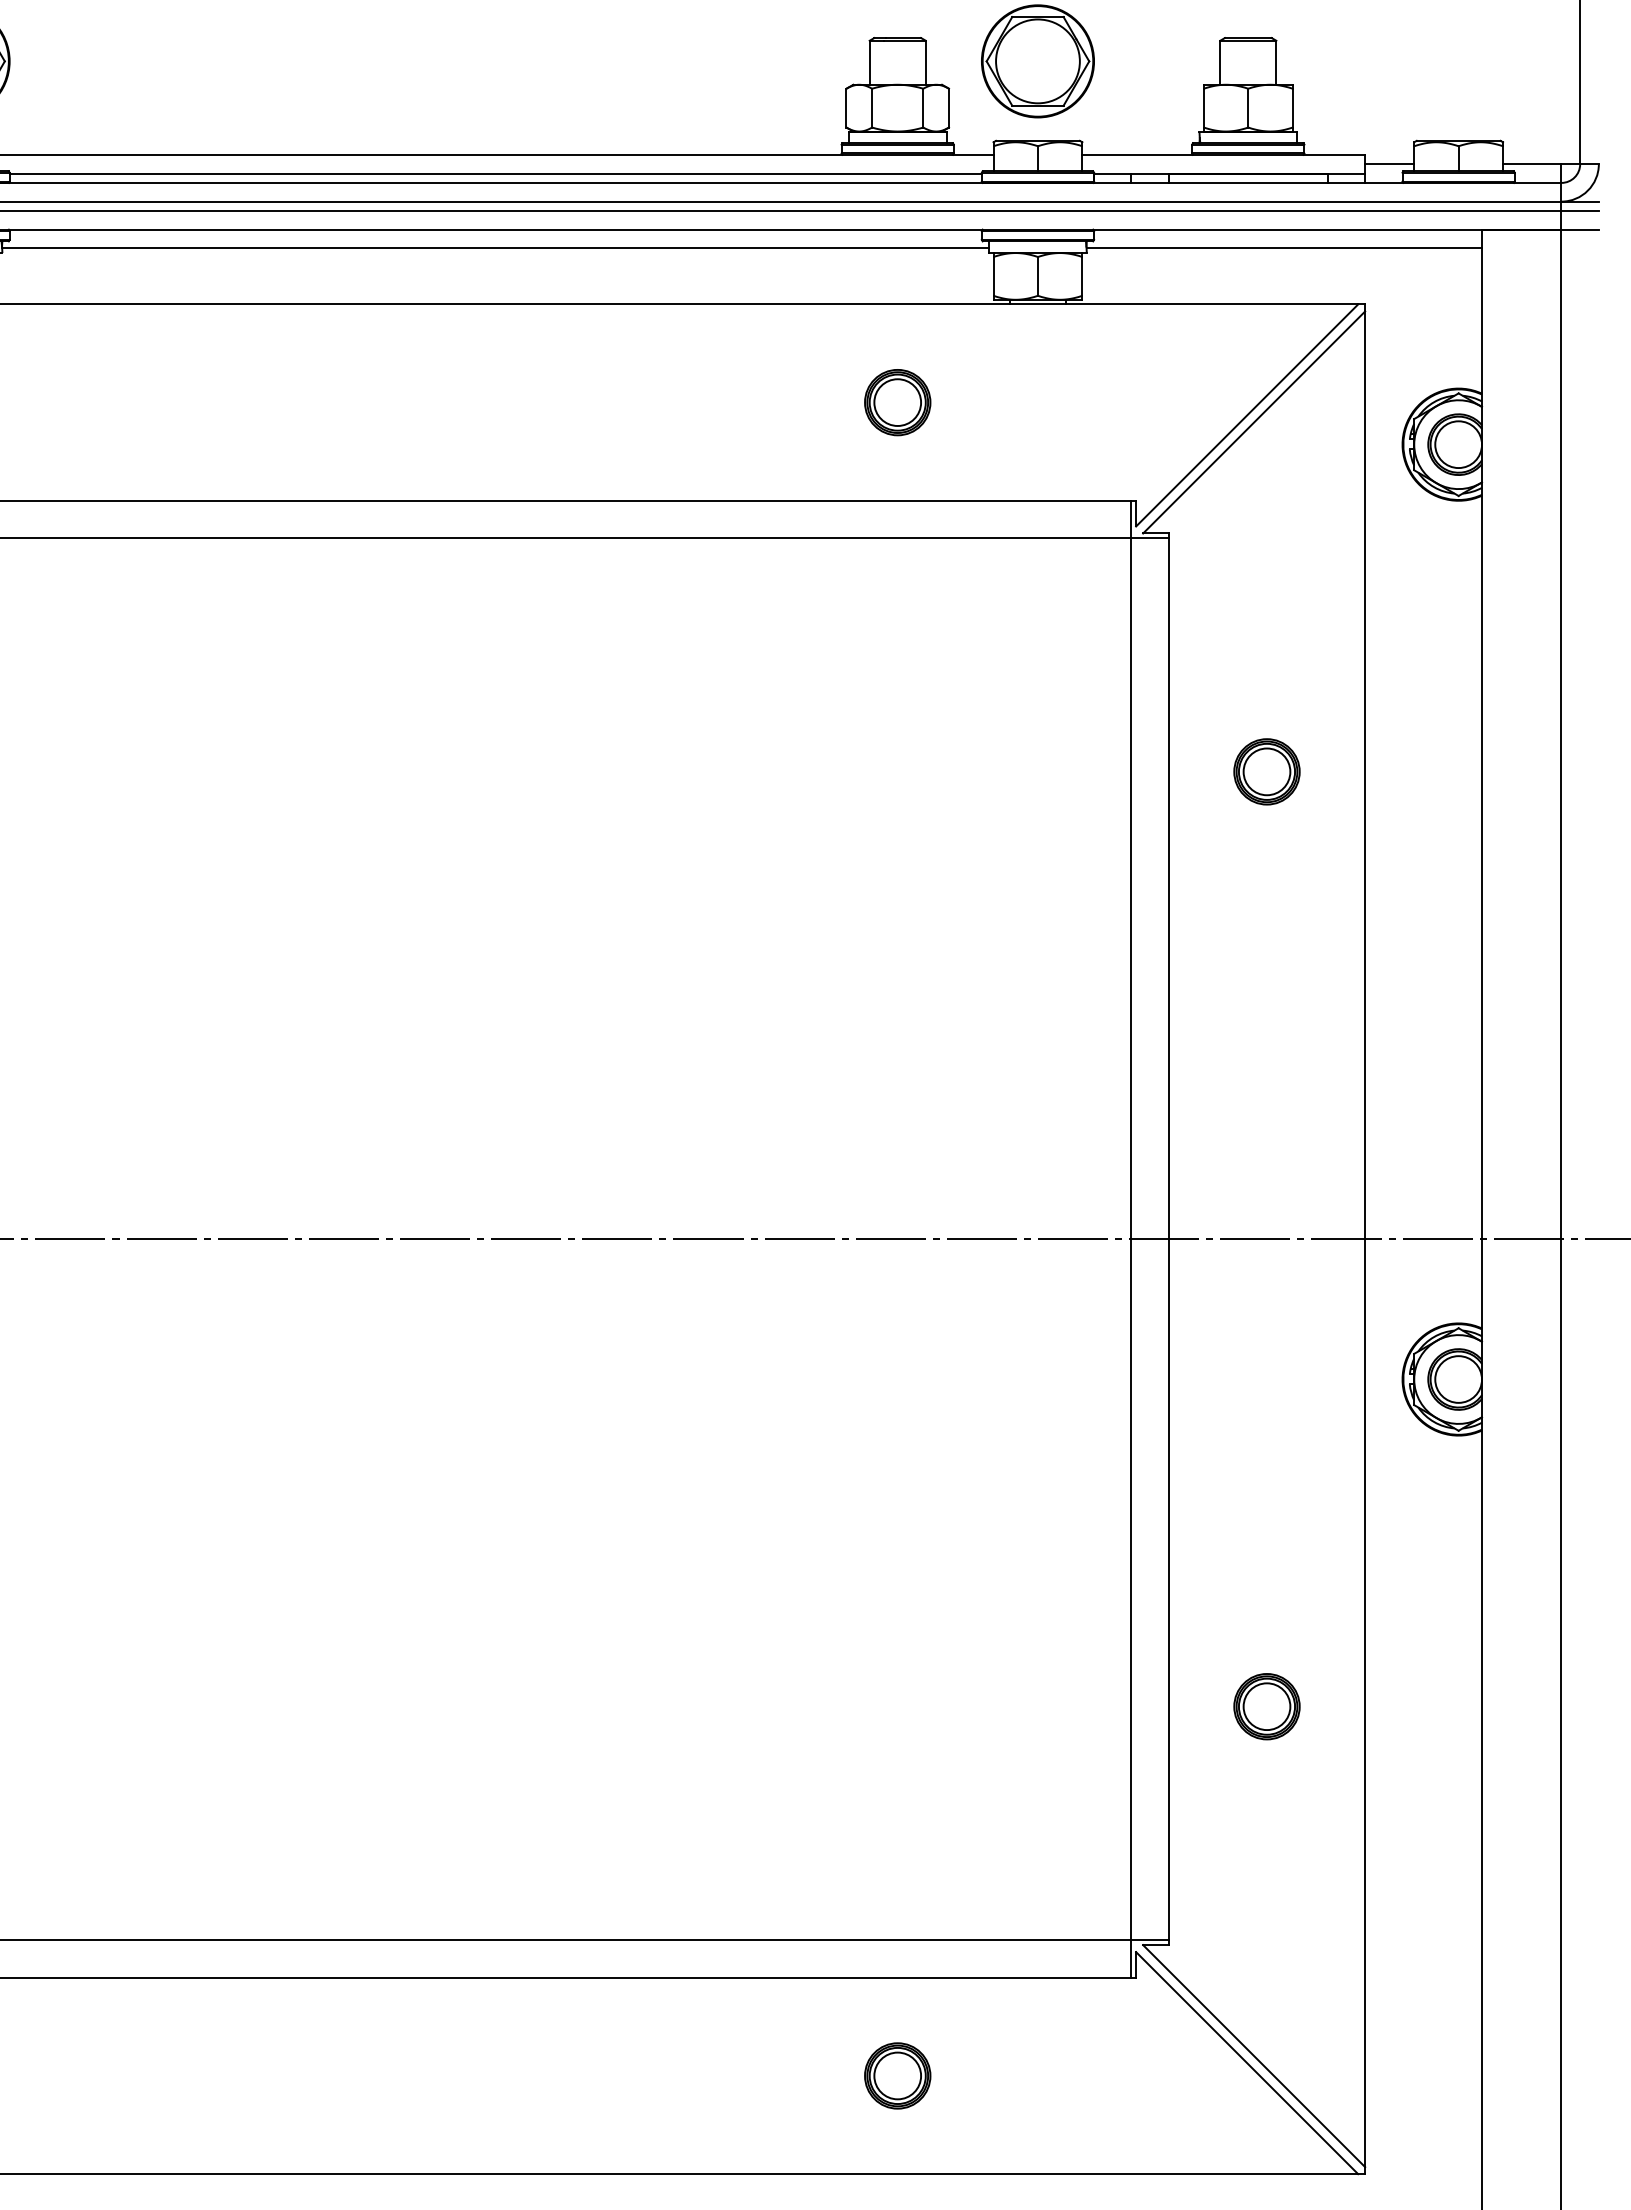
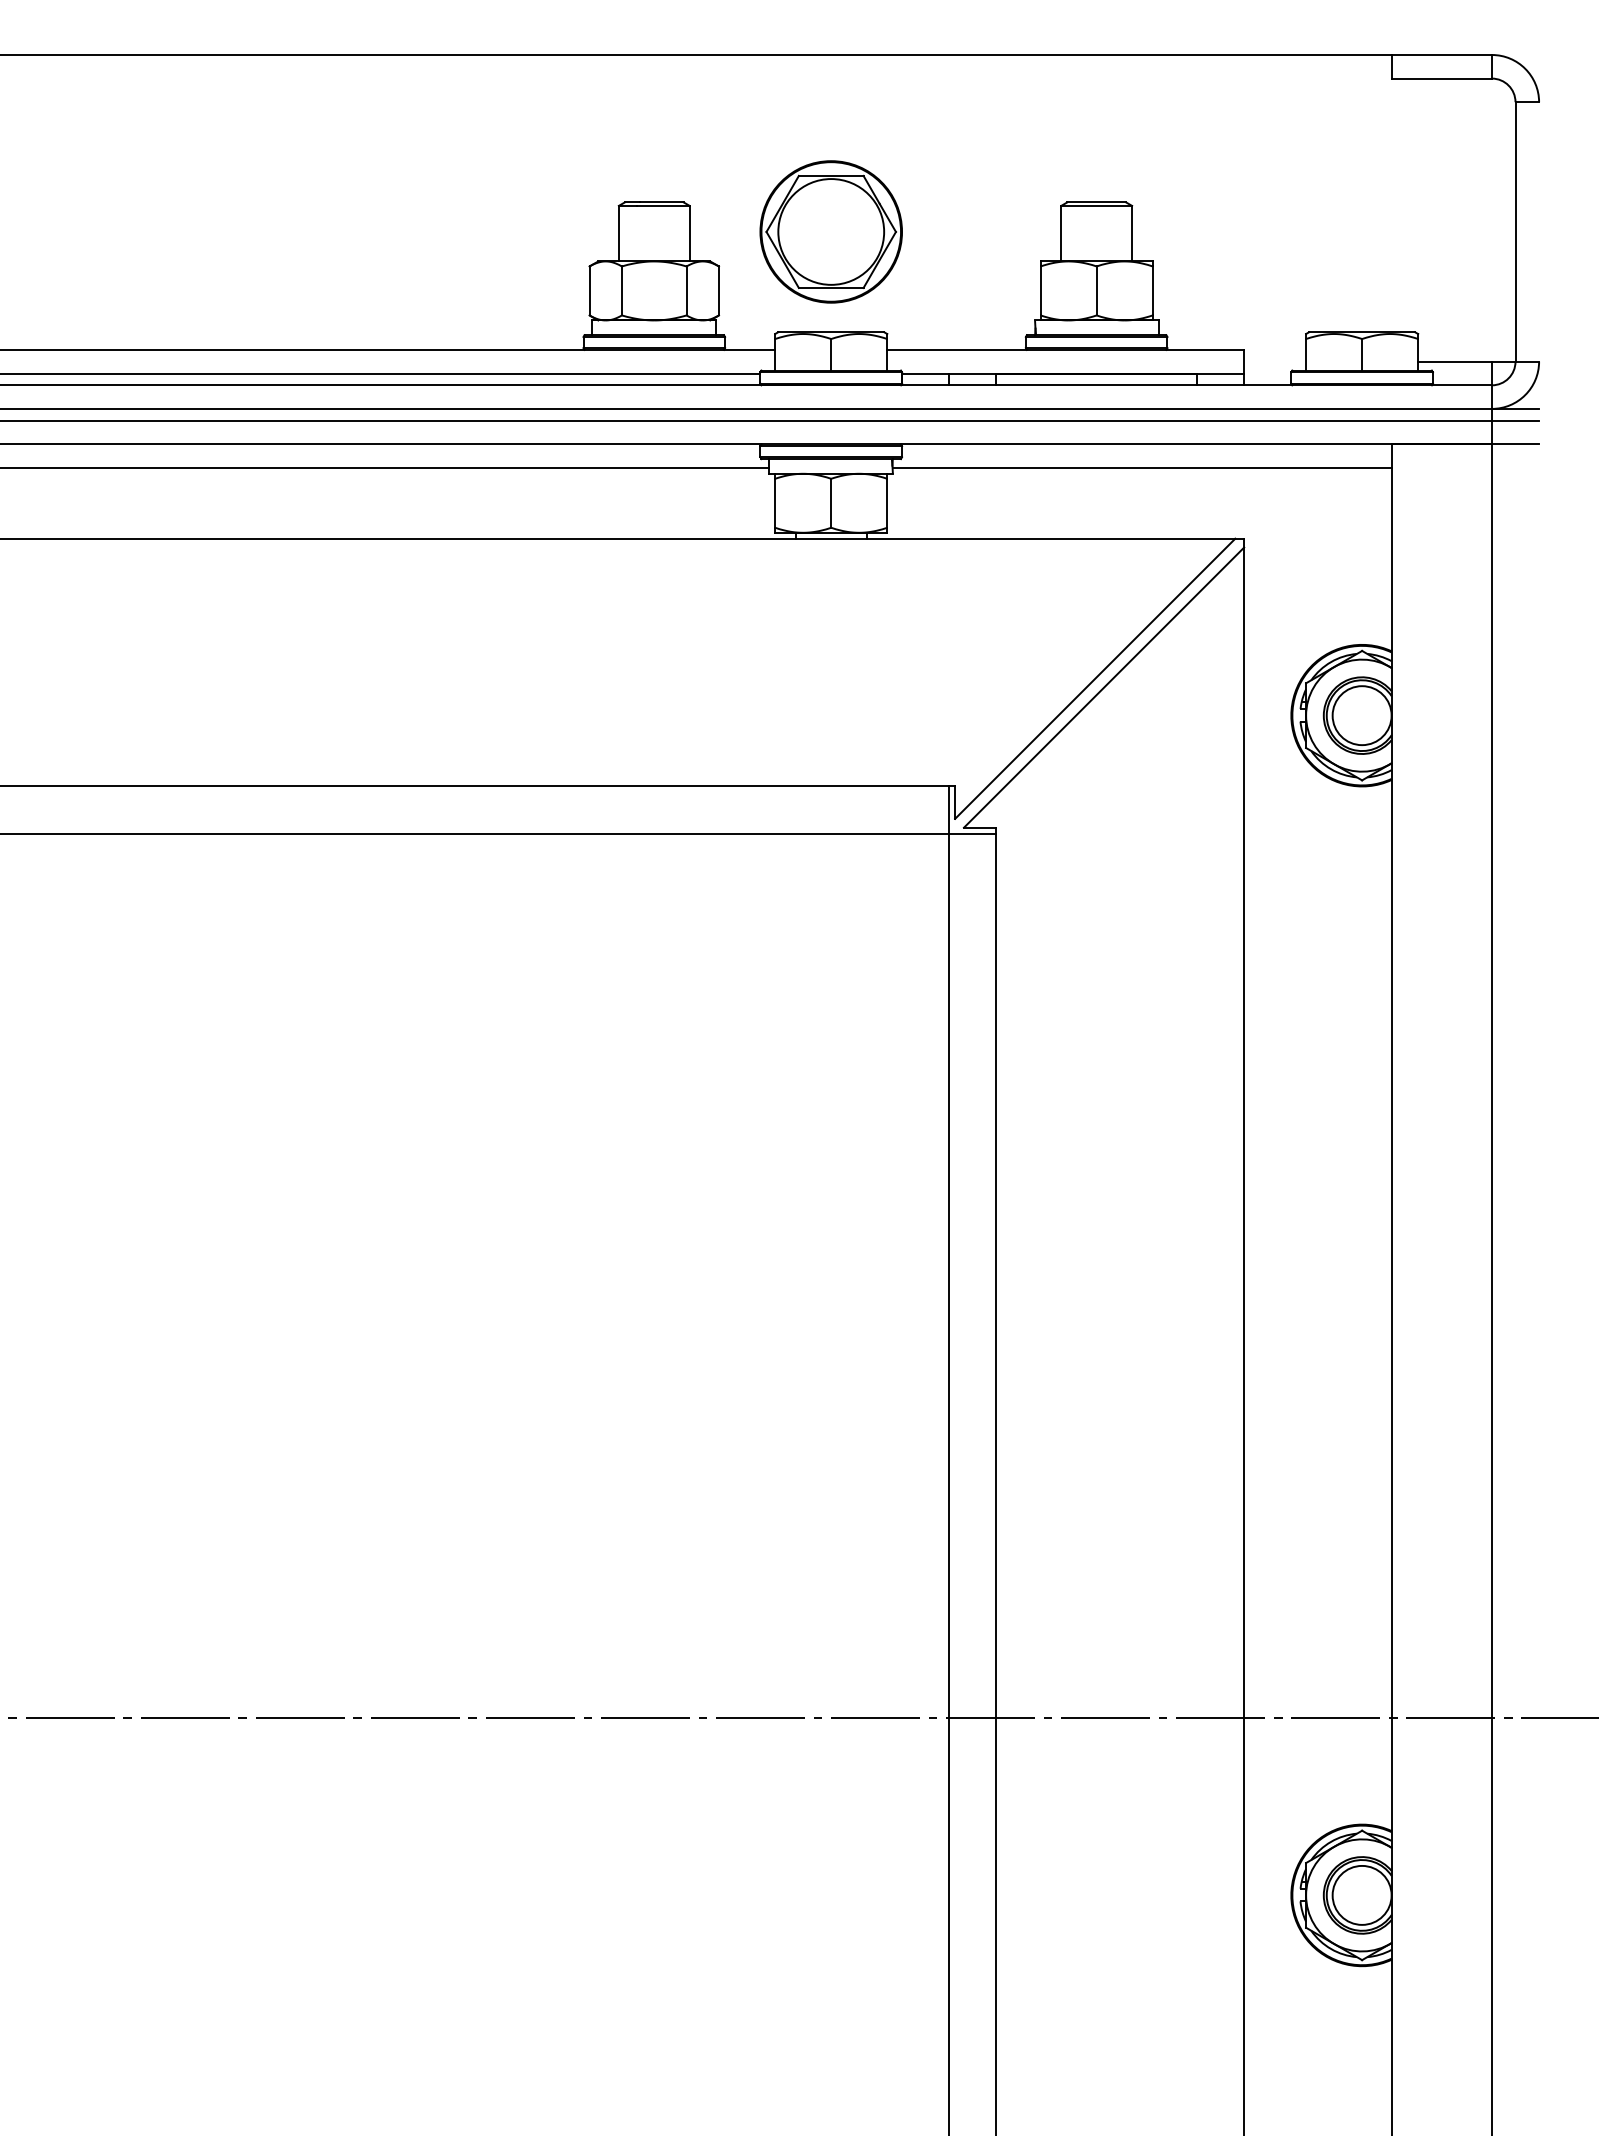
line: (1389, 164) -> (1274, 362), removed
part: (897, 402) -> (653, 662), removed
part: (1266, 771) -> (1119, 1128), removed

